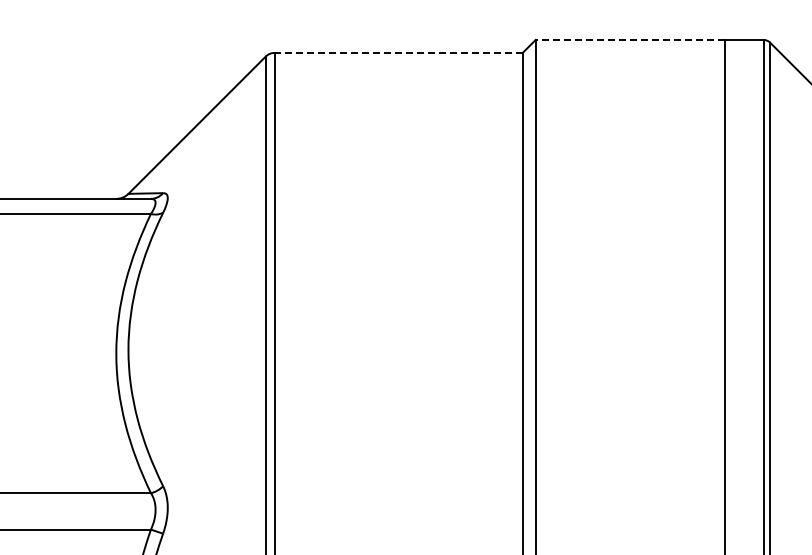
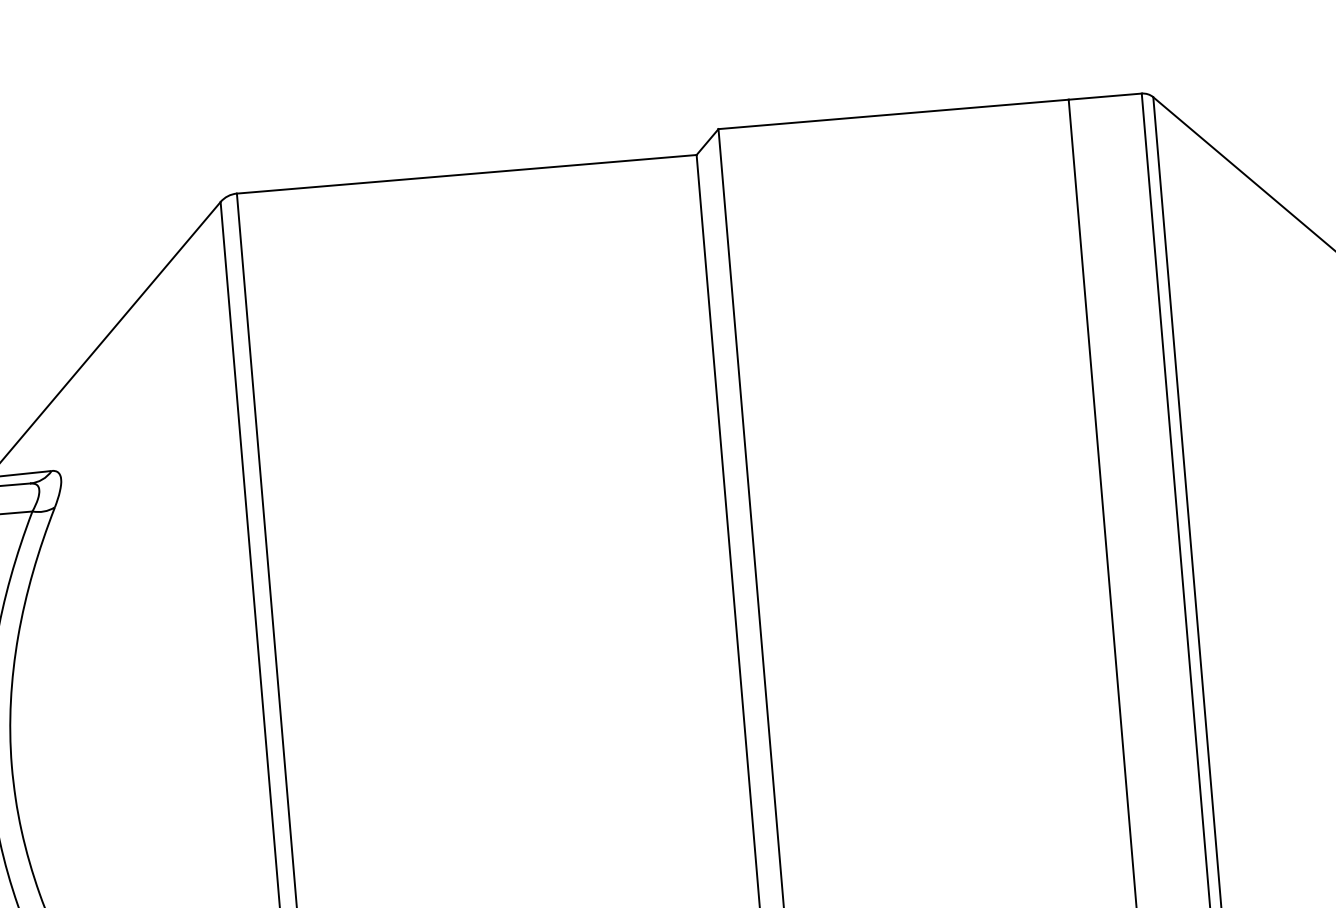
line: (629, 40) -> (892, 115), dashed -> solid
line: (398, 52) -> (466, 173), dashed -> solid

